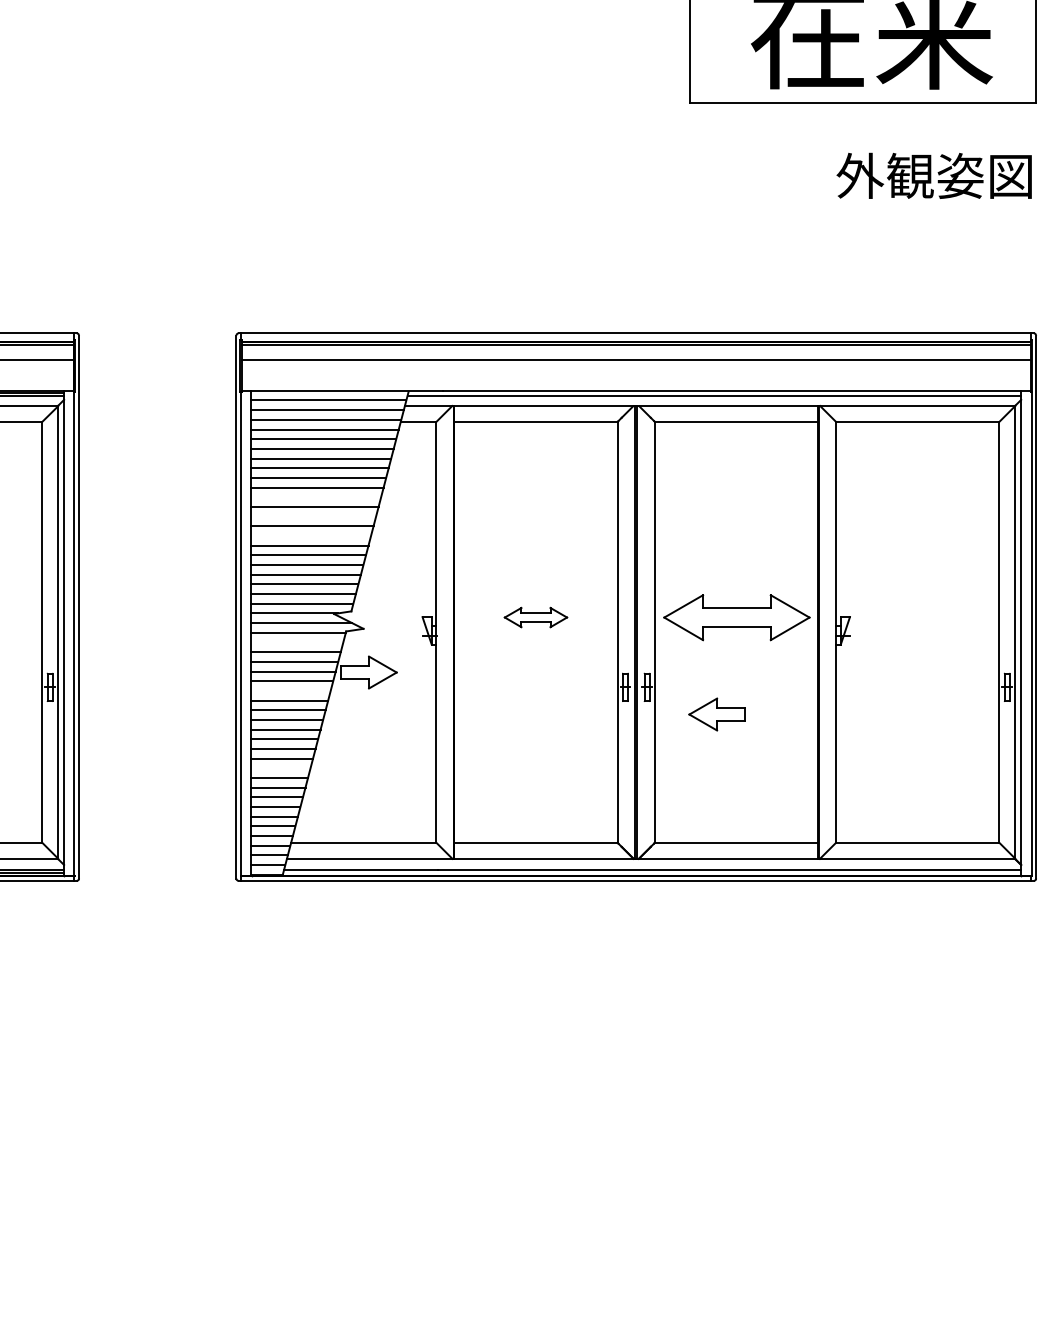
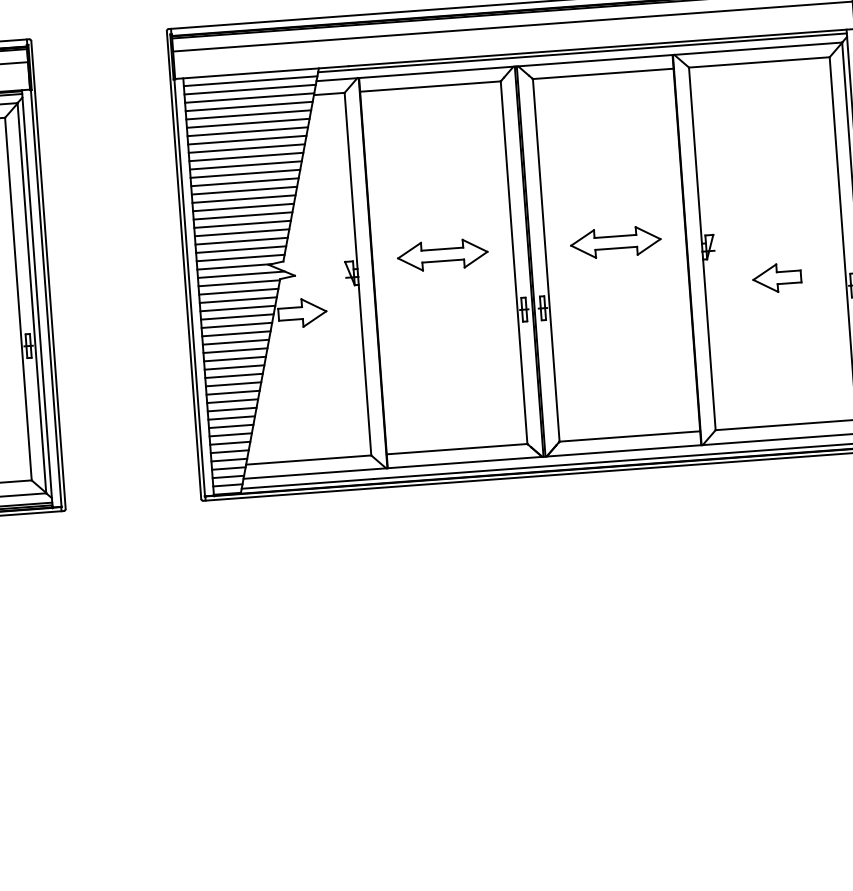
line: (316, 497) -> (246, 165), added
line: (313, 516) -> (244, 182), added
line: (311, 536) -> (244, 199), added
part: (535, 617) -> (442, 255), size x1.67
part: (736, 617) -> (615, 242), size x0.71
line: (297, 642) -> (238, 291), added
line: (290, 690) -> (235, 333), added
part: (716, 714) -> (776, 278), moved
line: (280, 768) -> (232, 401), added

